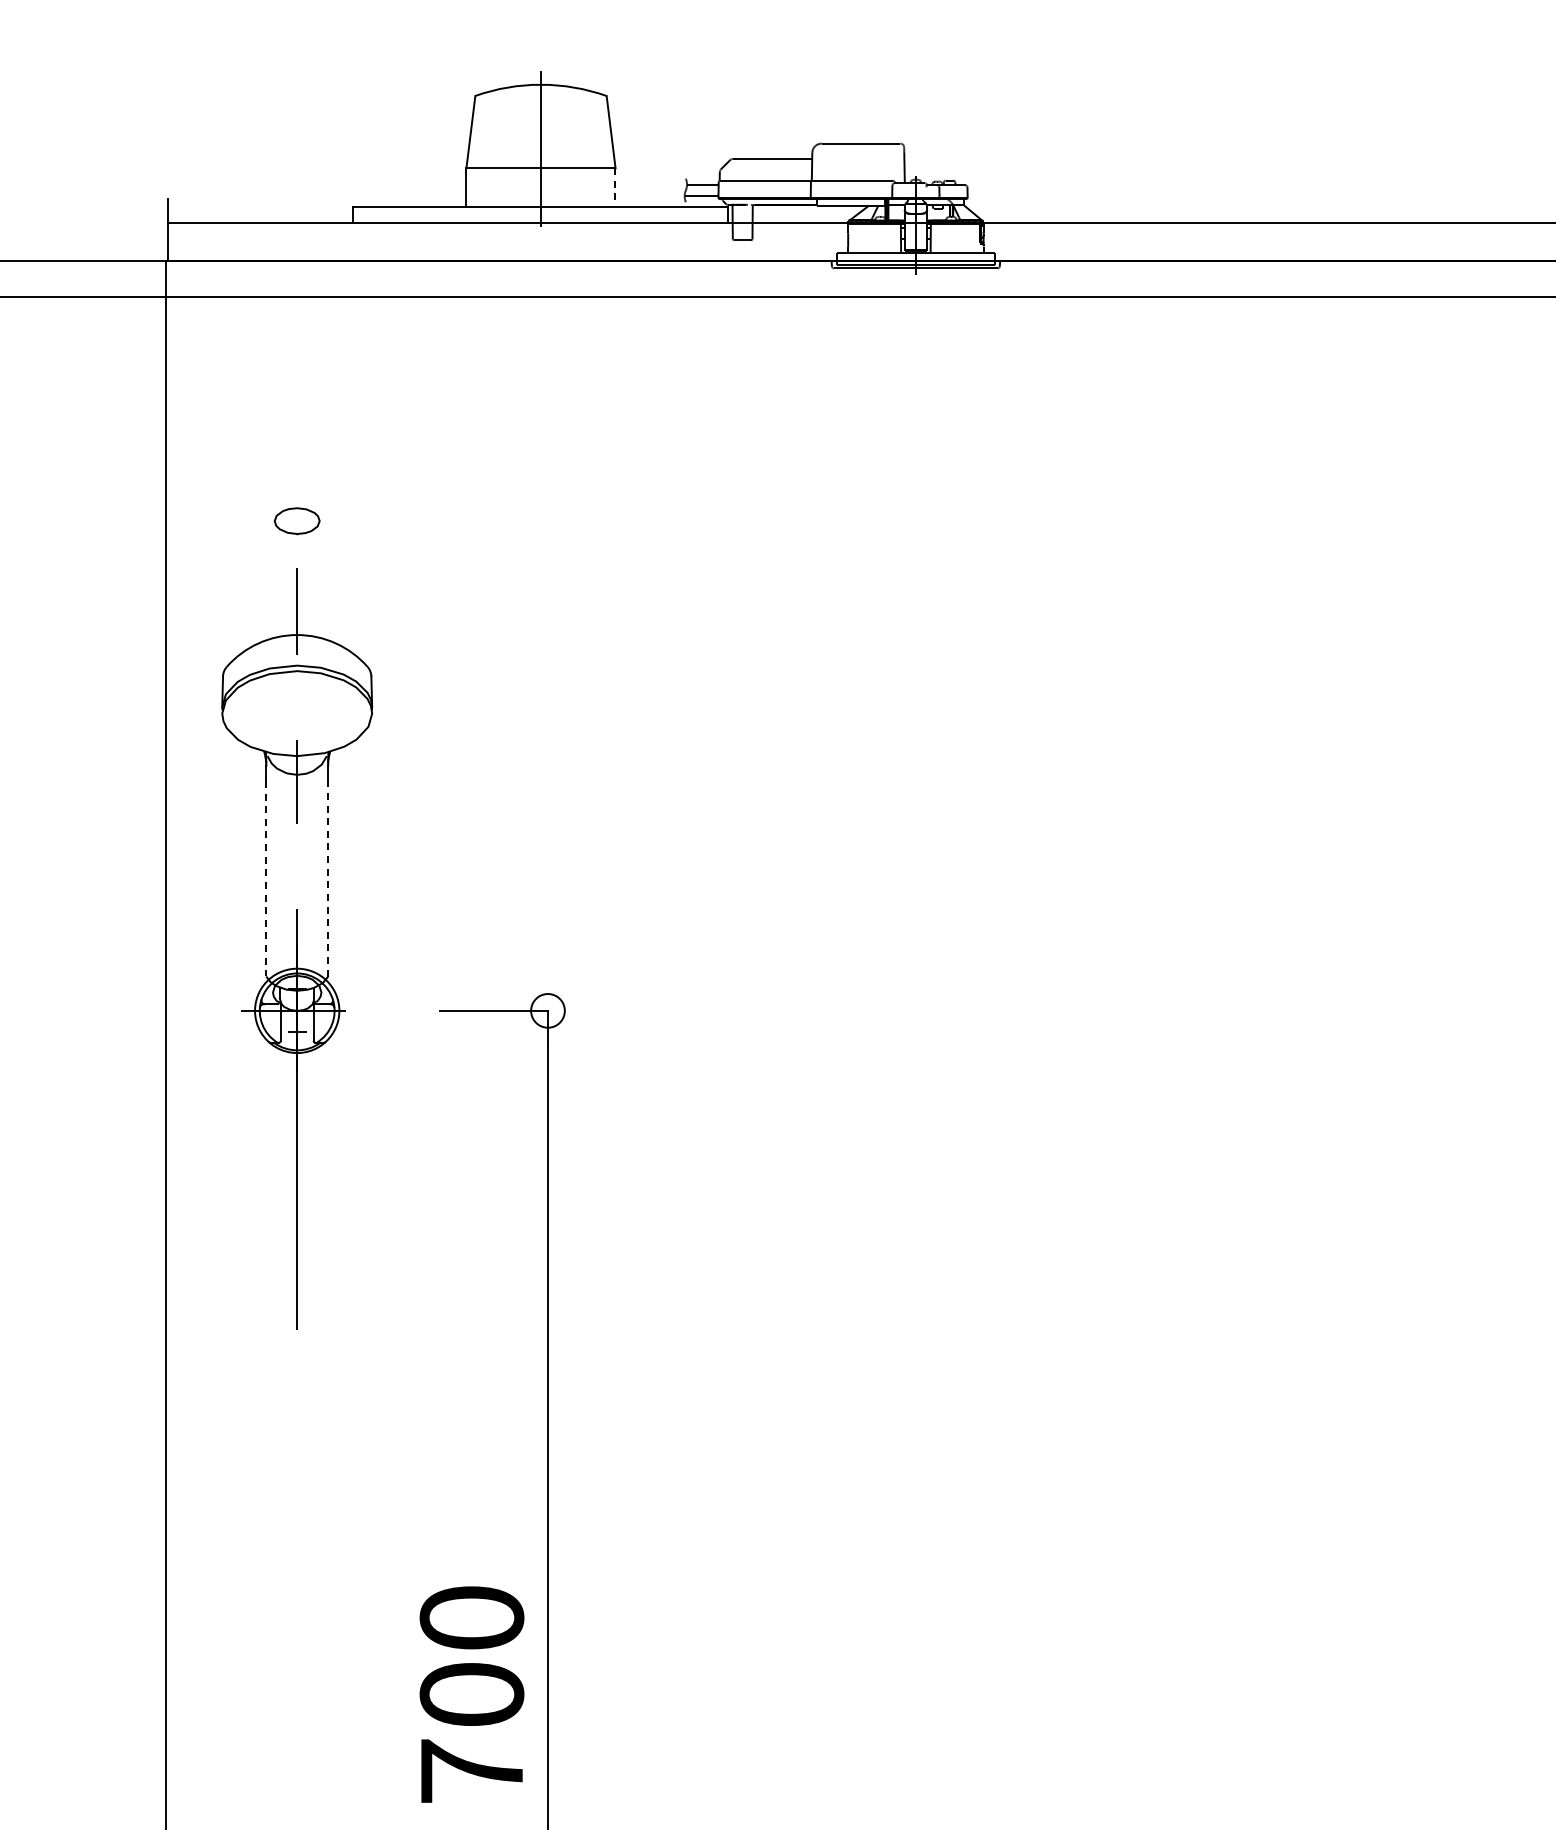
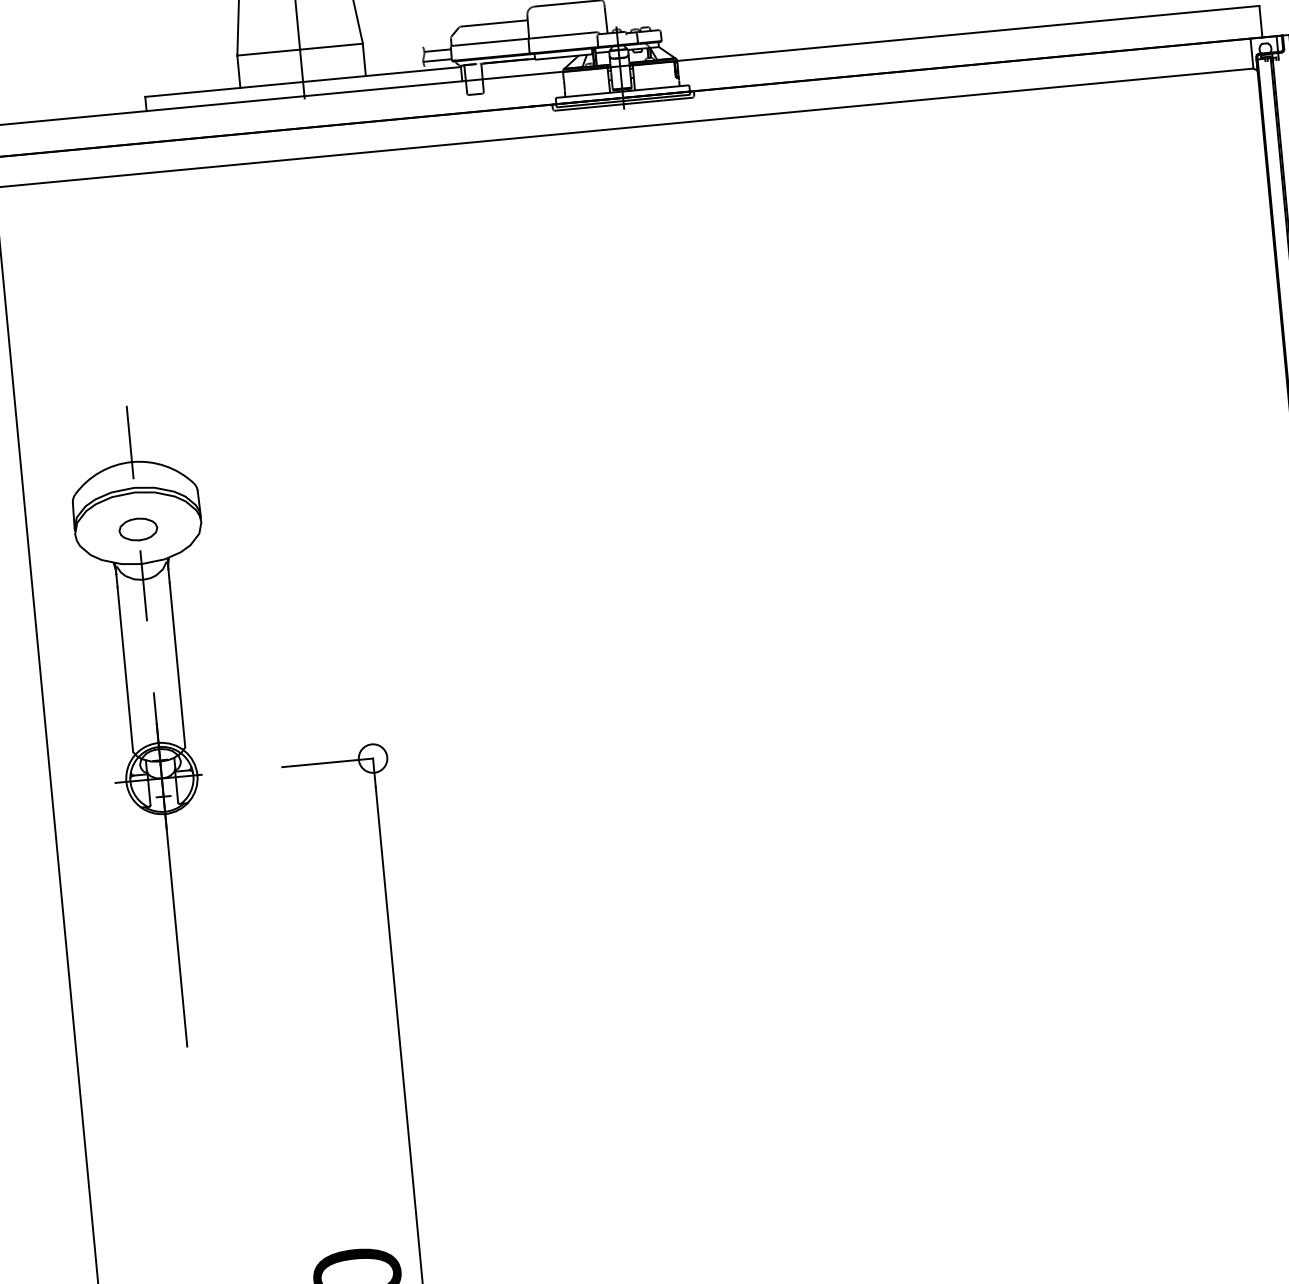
line: (615, 187) -> (364, 59), dashed -> solid
part: (296, 521) -> (137, 529), moved
line: (266, 878) -> (125, 669), dashed -> solid
line: (328, 878) -> (177, 664), dashed -> solid

